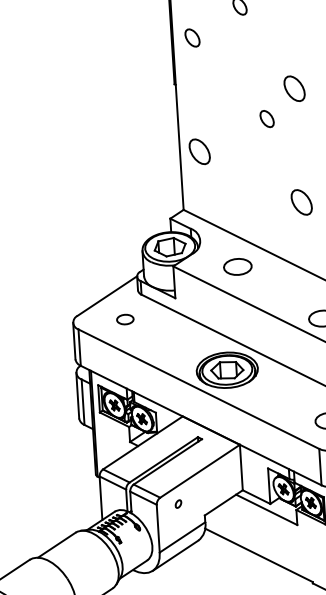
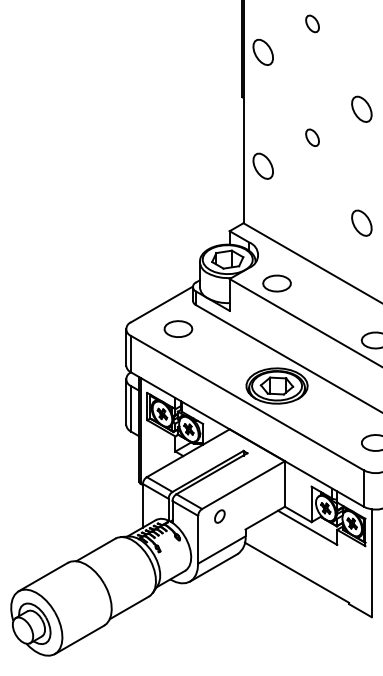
part: (191, 37) -> (262, 51), size x1.43
part: (267, 118) -> (312, 137), moved
part: (237, 266) -> (276, 283), moved
part: (125, 319) -> (178, 328), size x1.67
part: (178, 504) -> (219, 516), size x1.67

